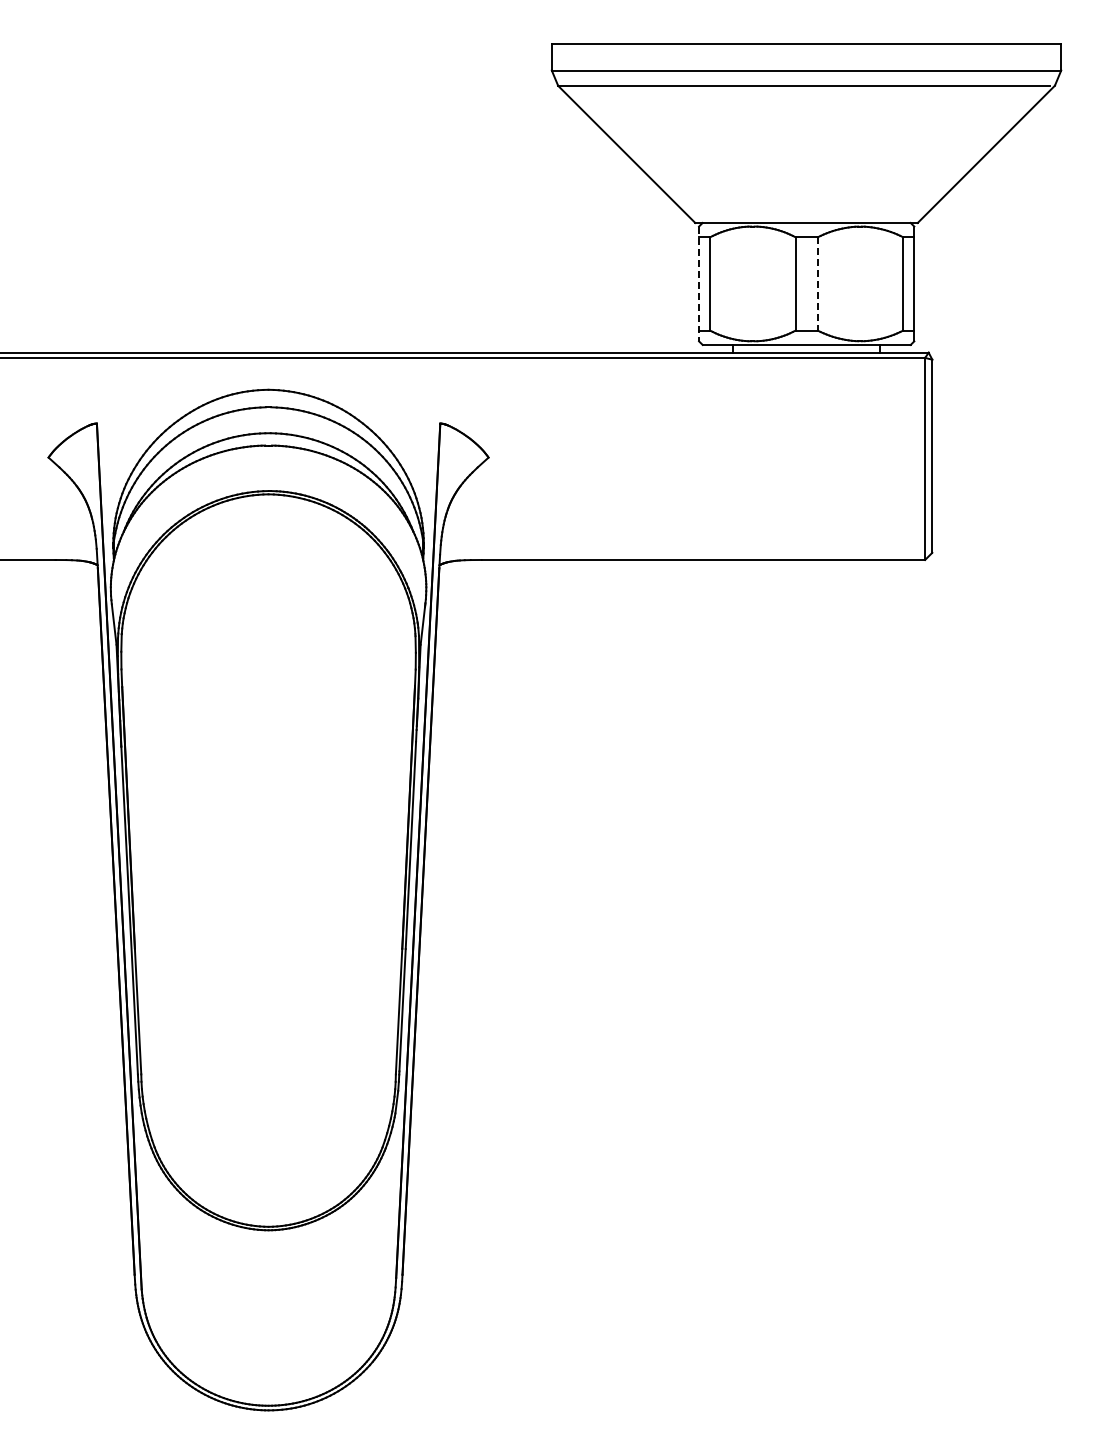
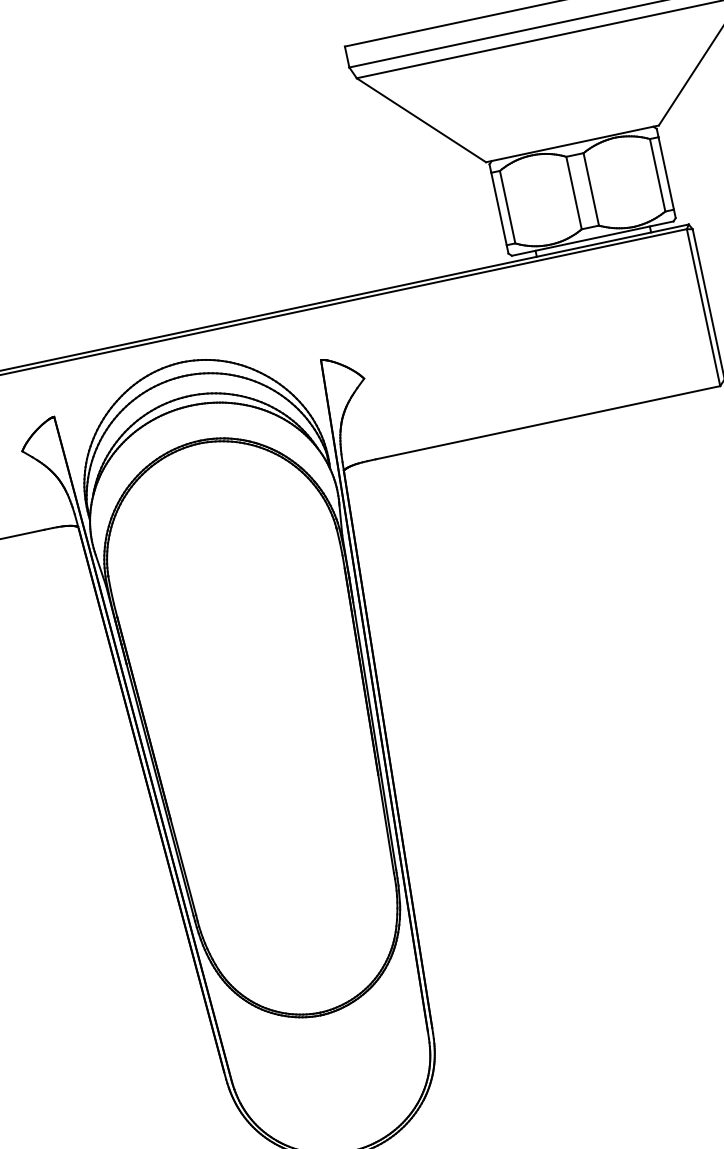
line: (817, 283) -> (590, 189), dashed -> solid
line: (699, 284) -> (499, 209), dashed -> solid

